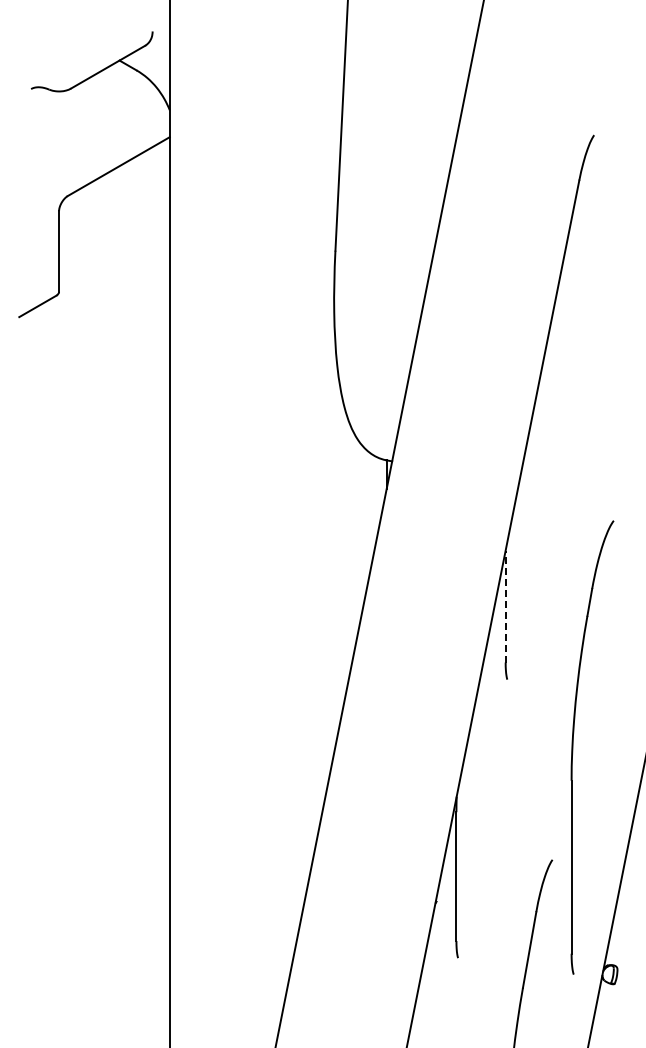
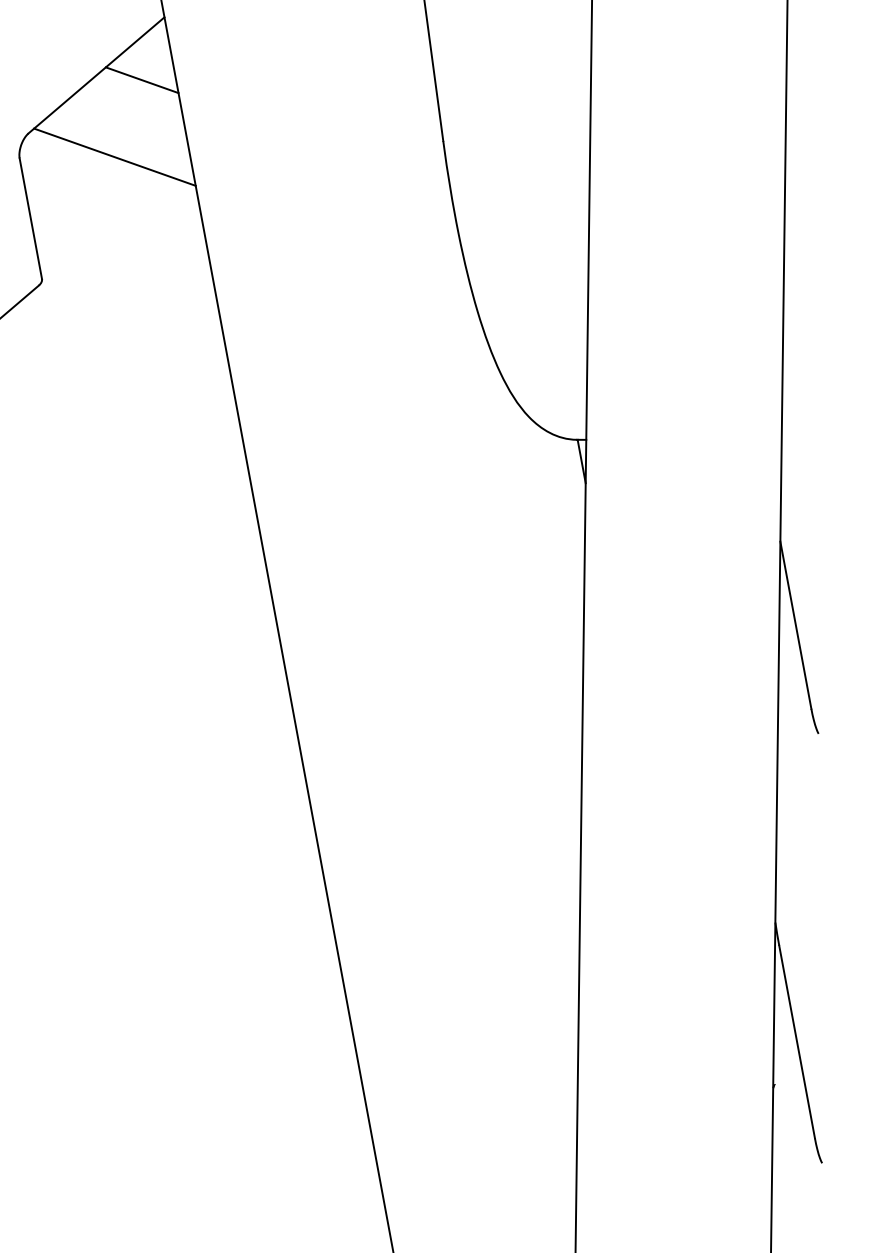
line: (147, 174) -> (141, 79), added
line: (120, 221) -> (114, 156), added
line: (505, 606) -> (795, 625), dashed -> solid

